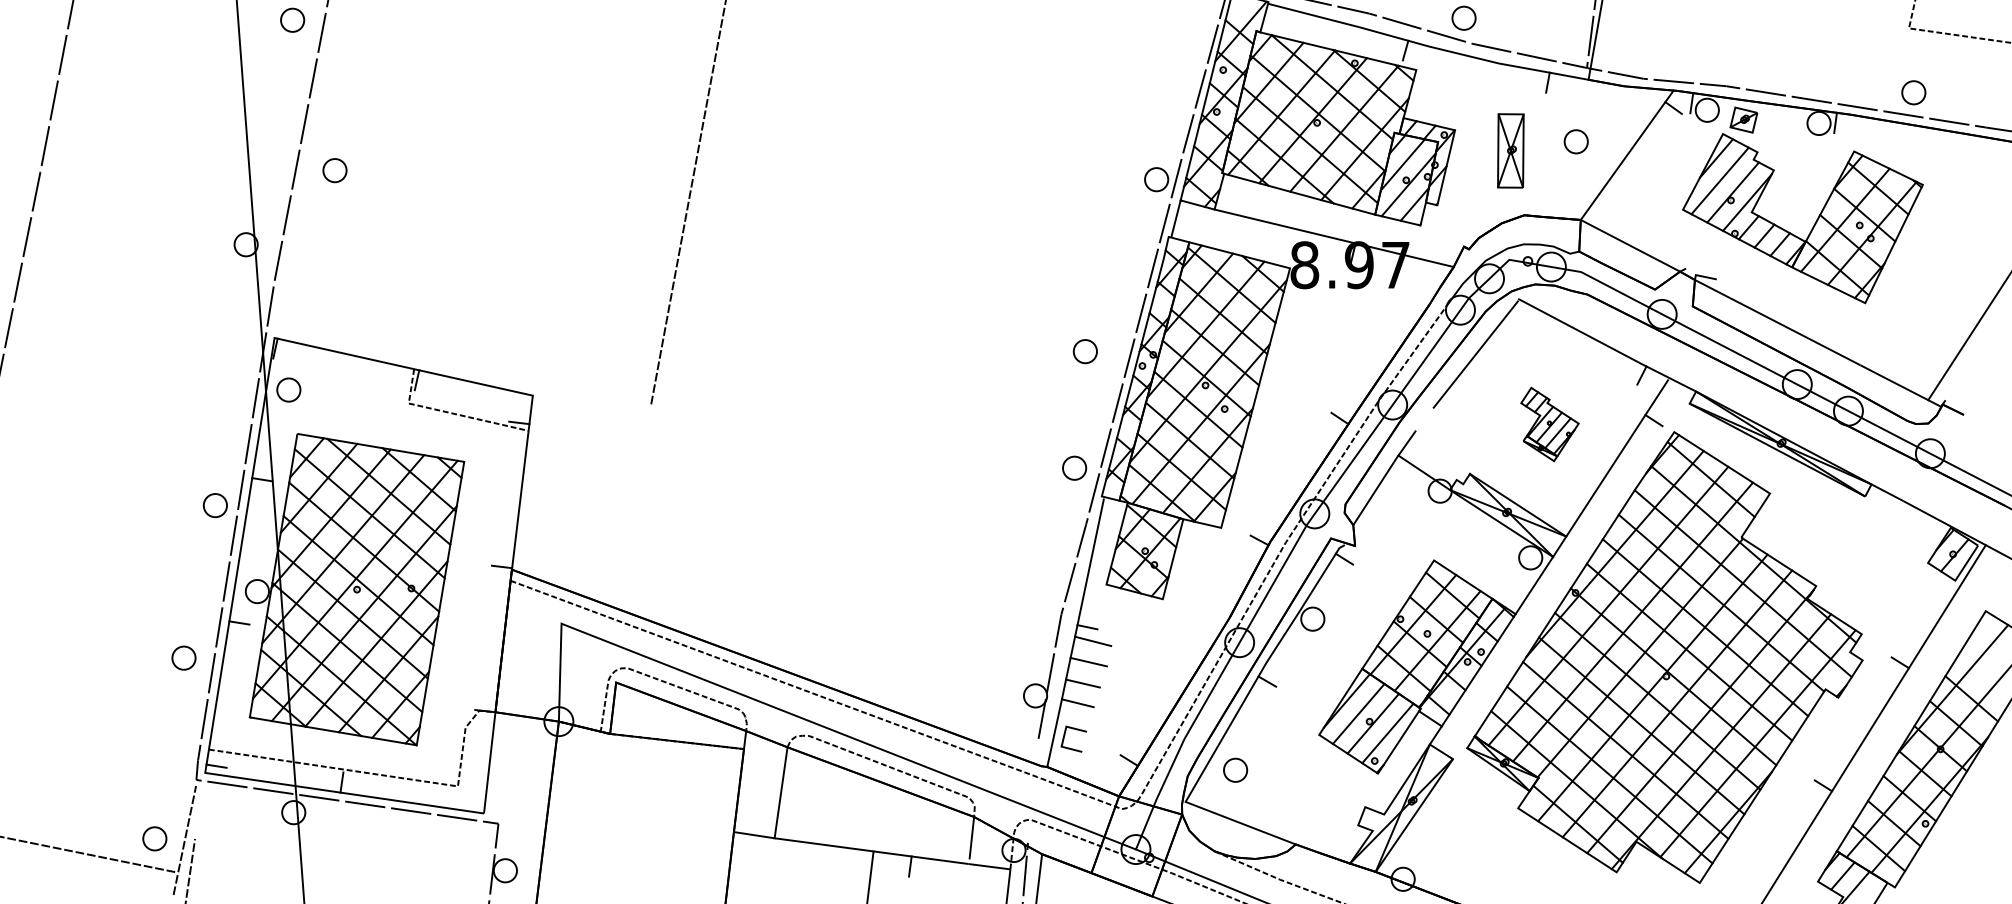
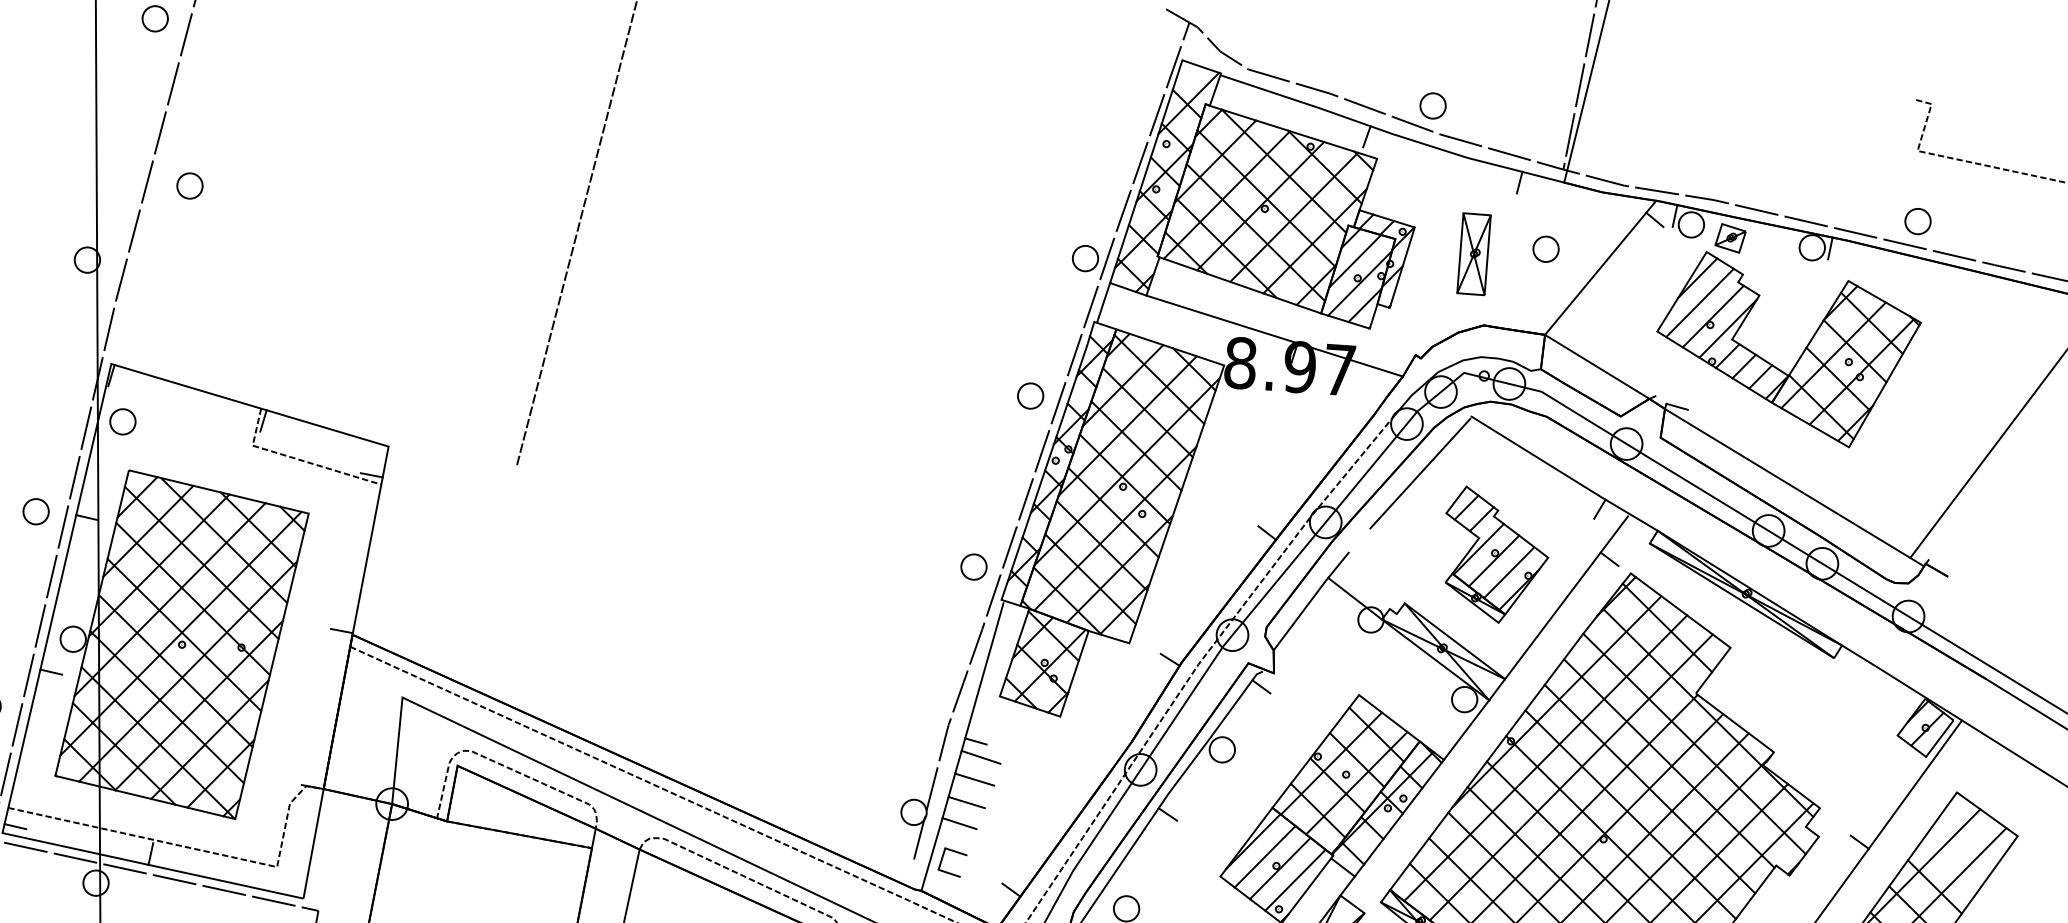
part: (1084, 351) -> (1029, 395), moved
part: (1549, 424) -> (1495, 555), size x1.67
part: (214, 505) -> (35, 511), moved

